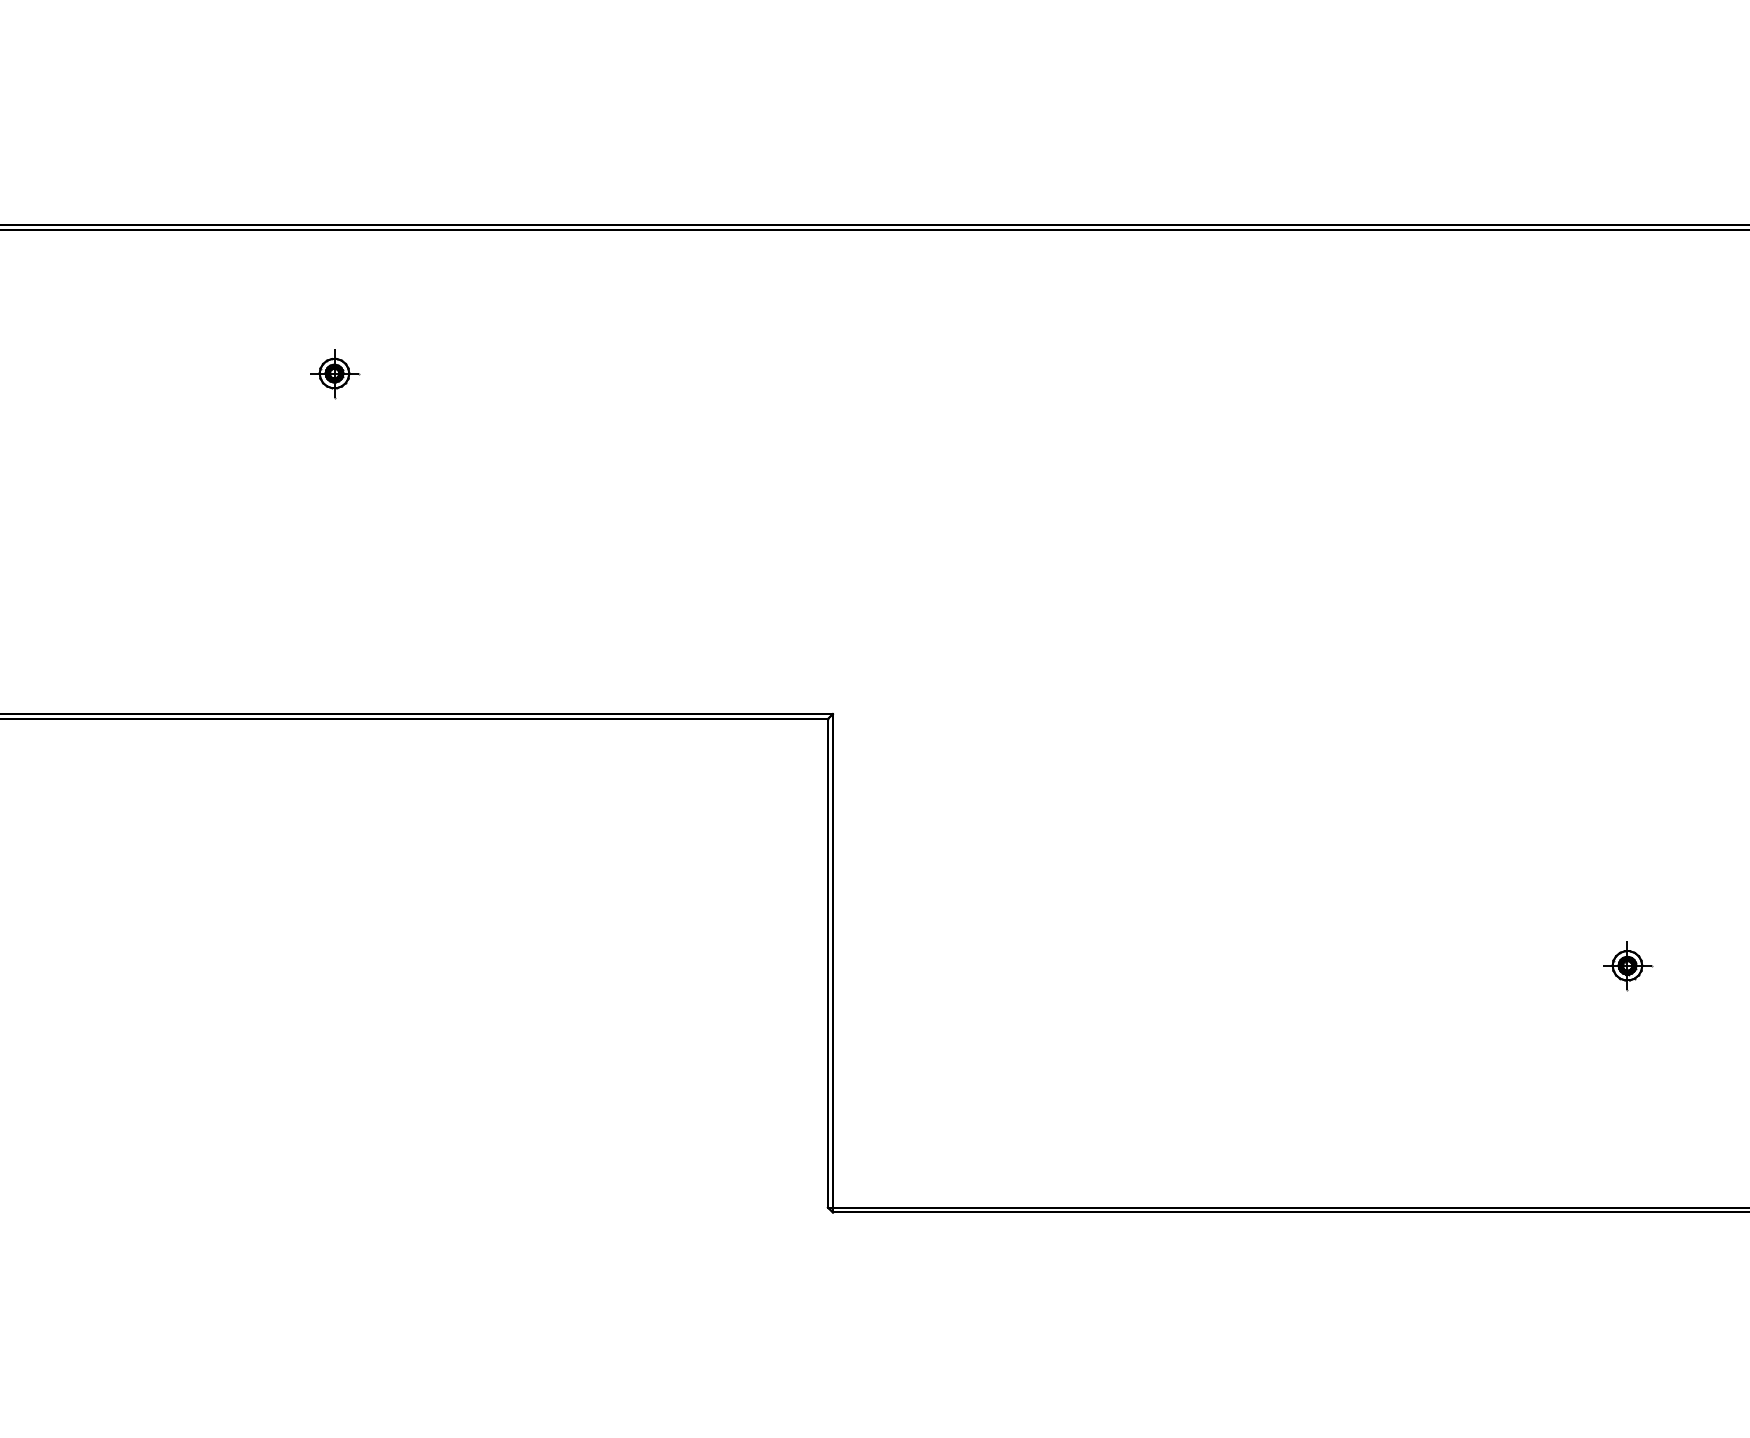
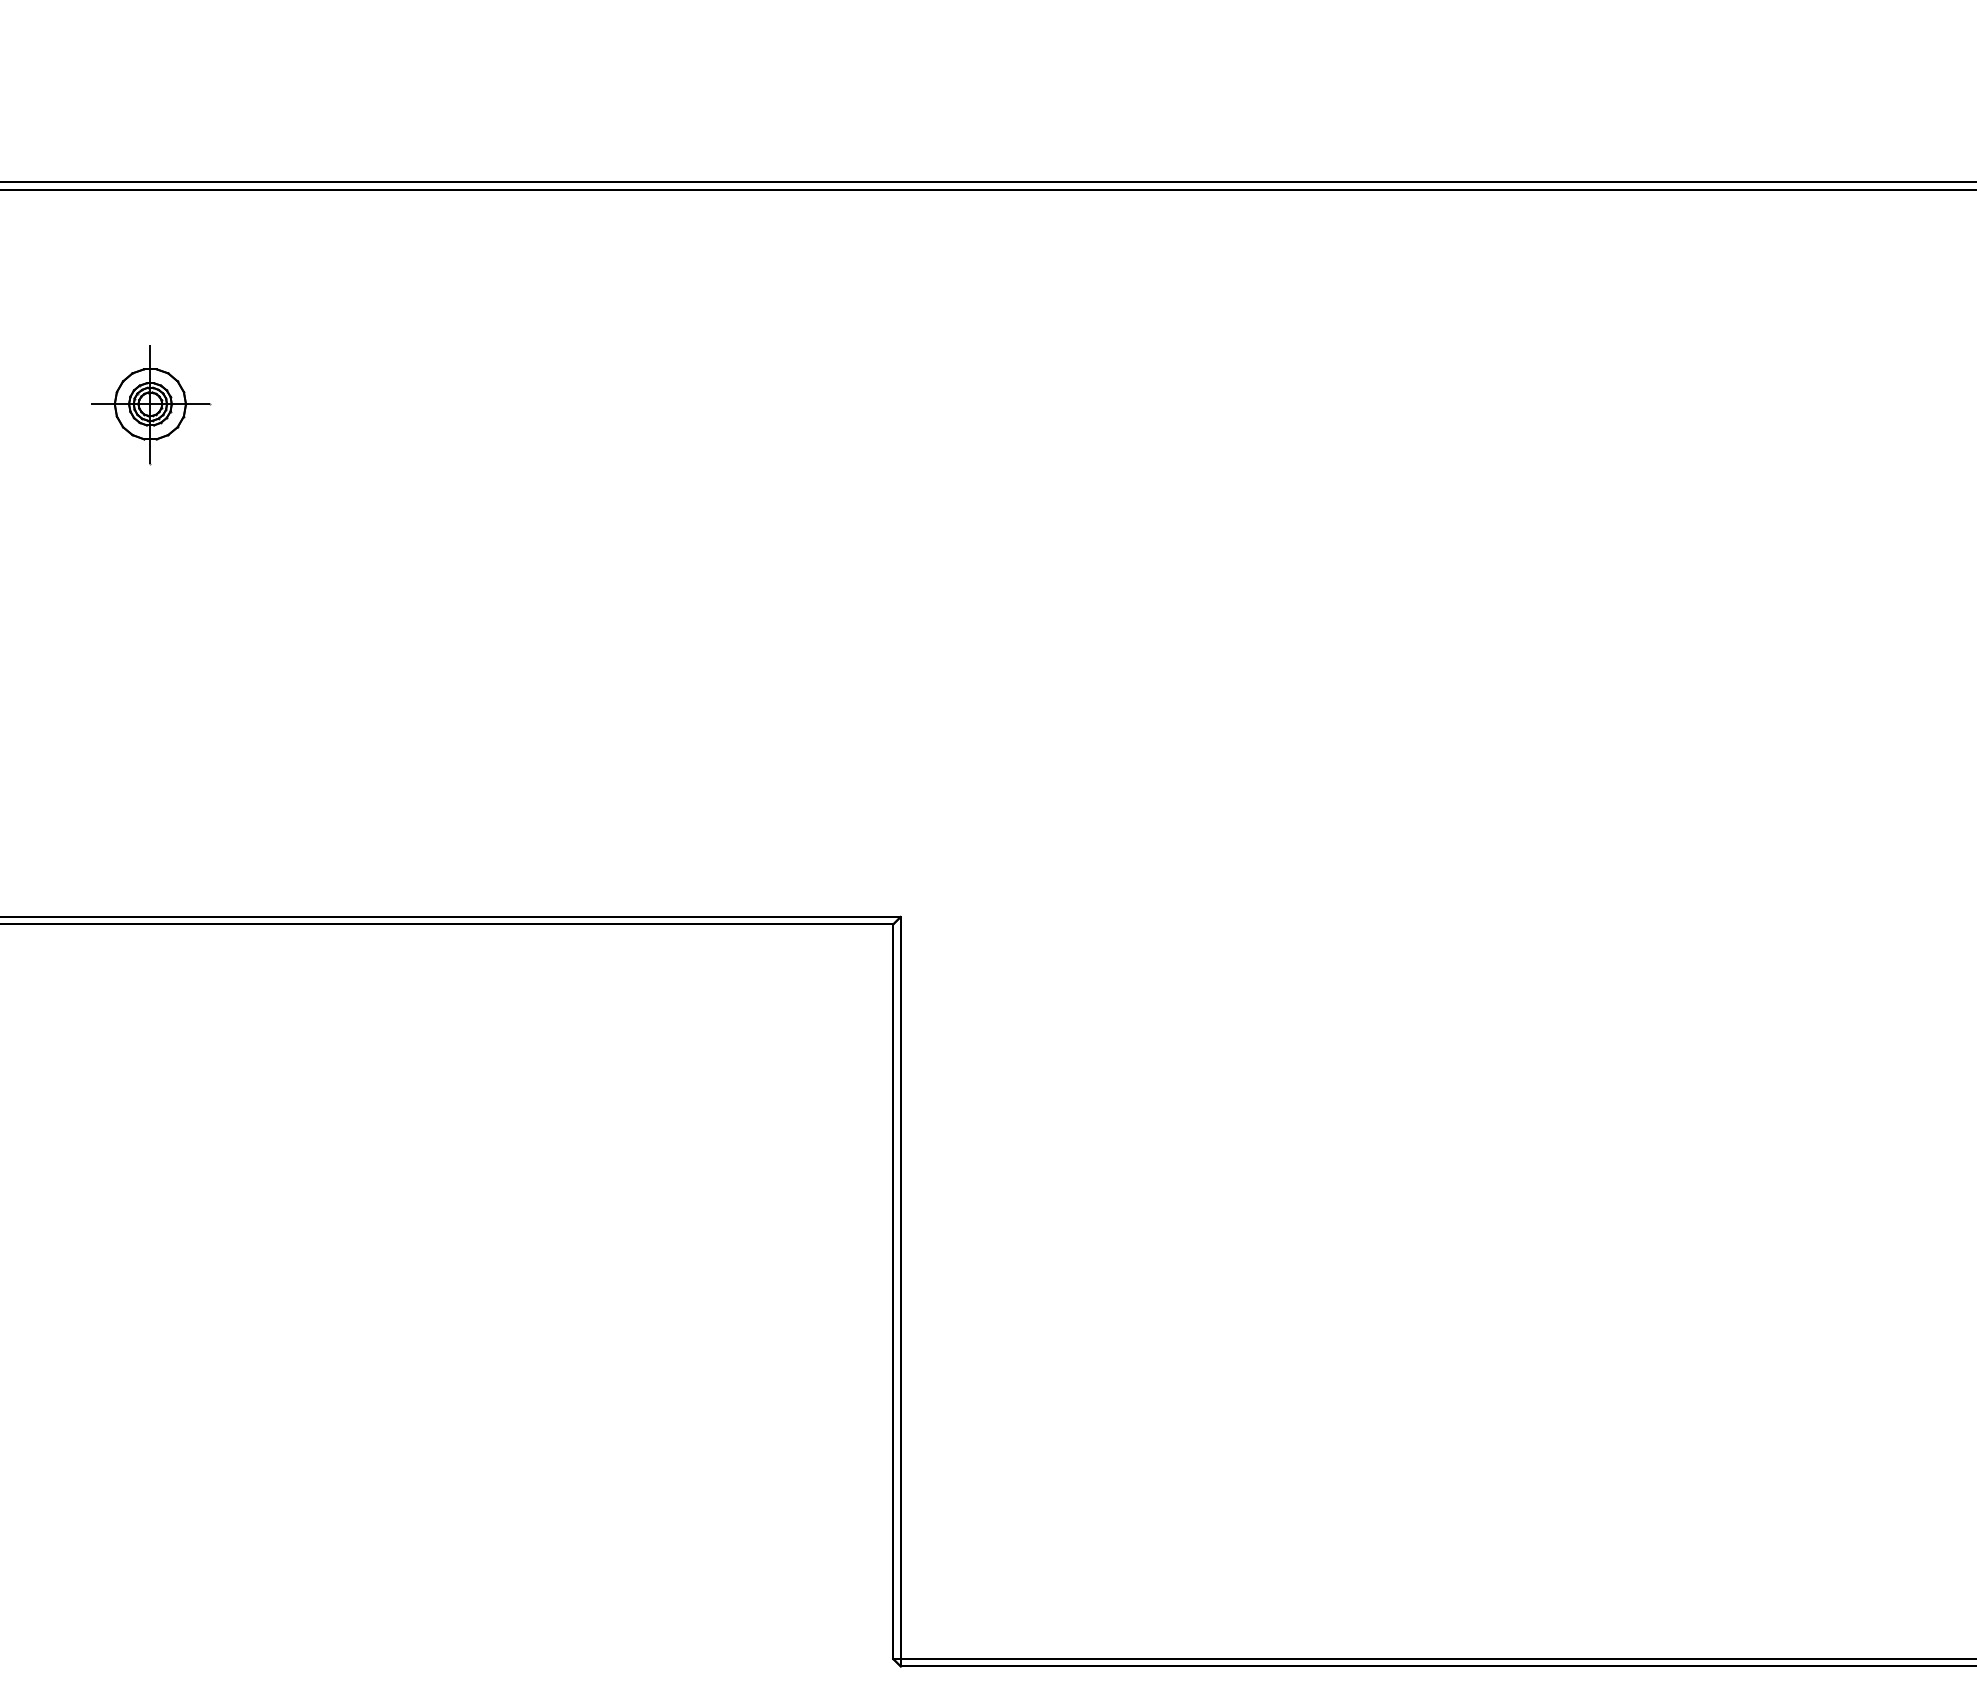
part: (335, 374) -> (152, 406), size x1.6

